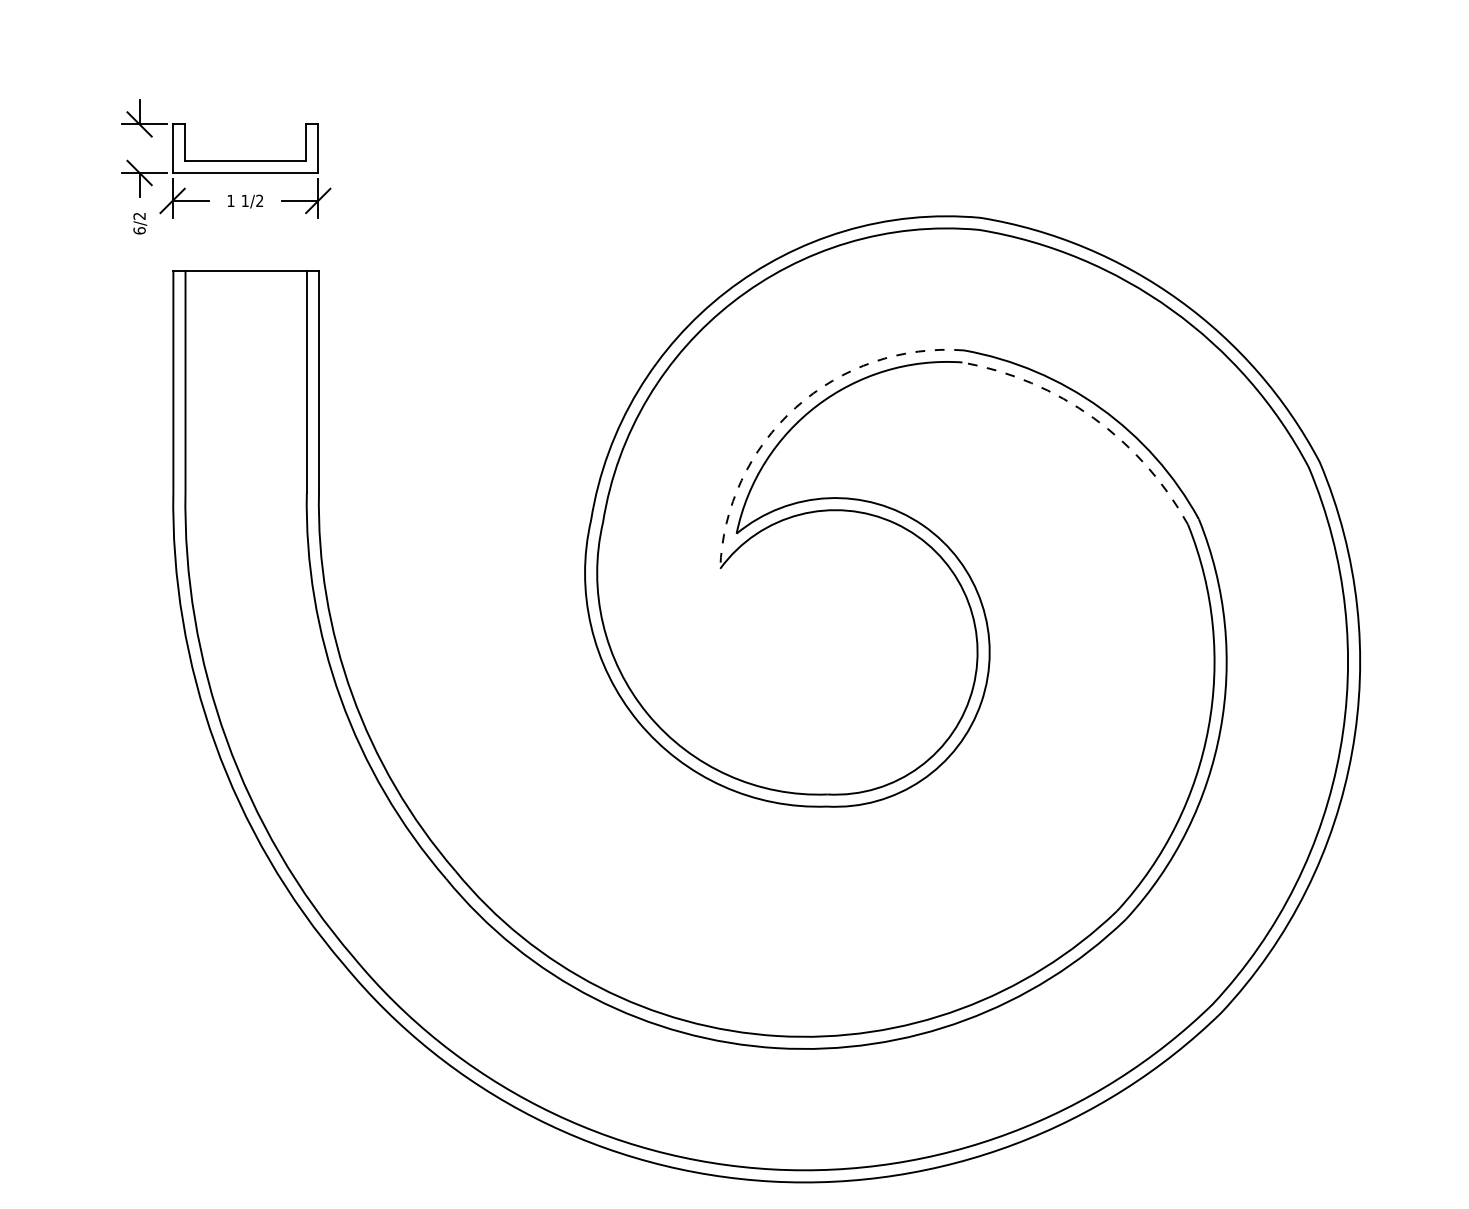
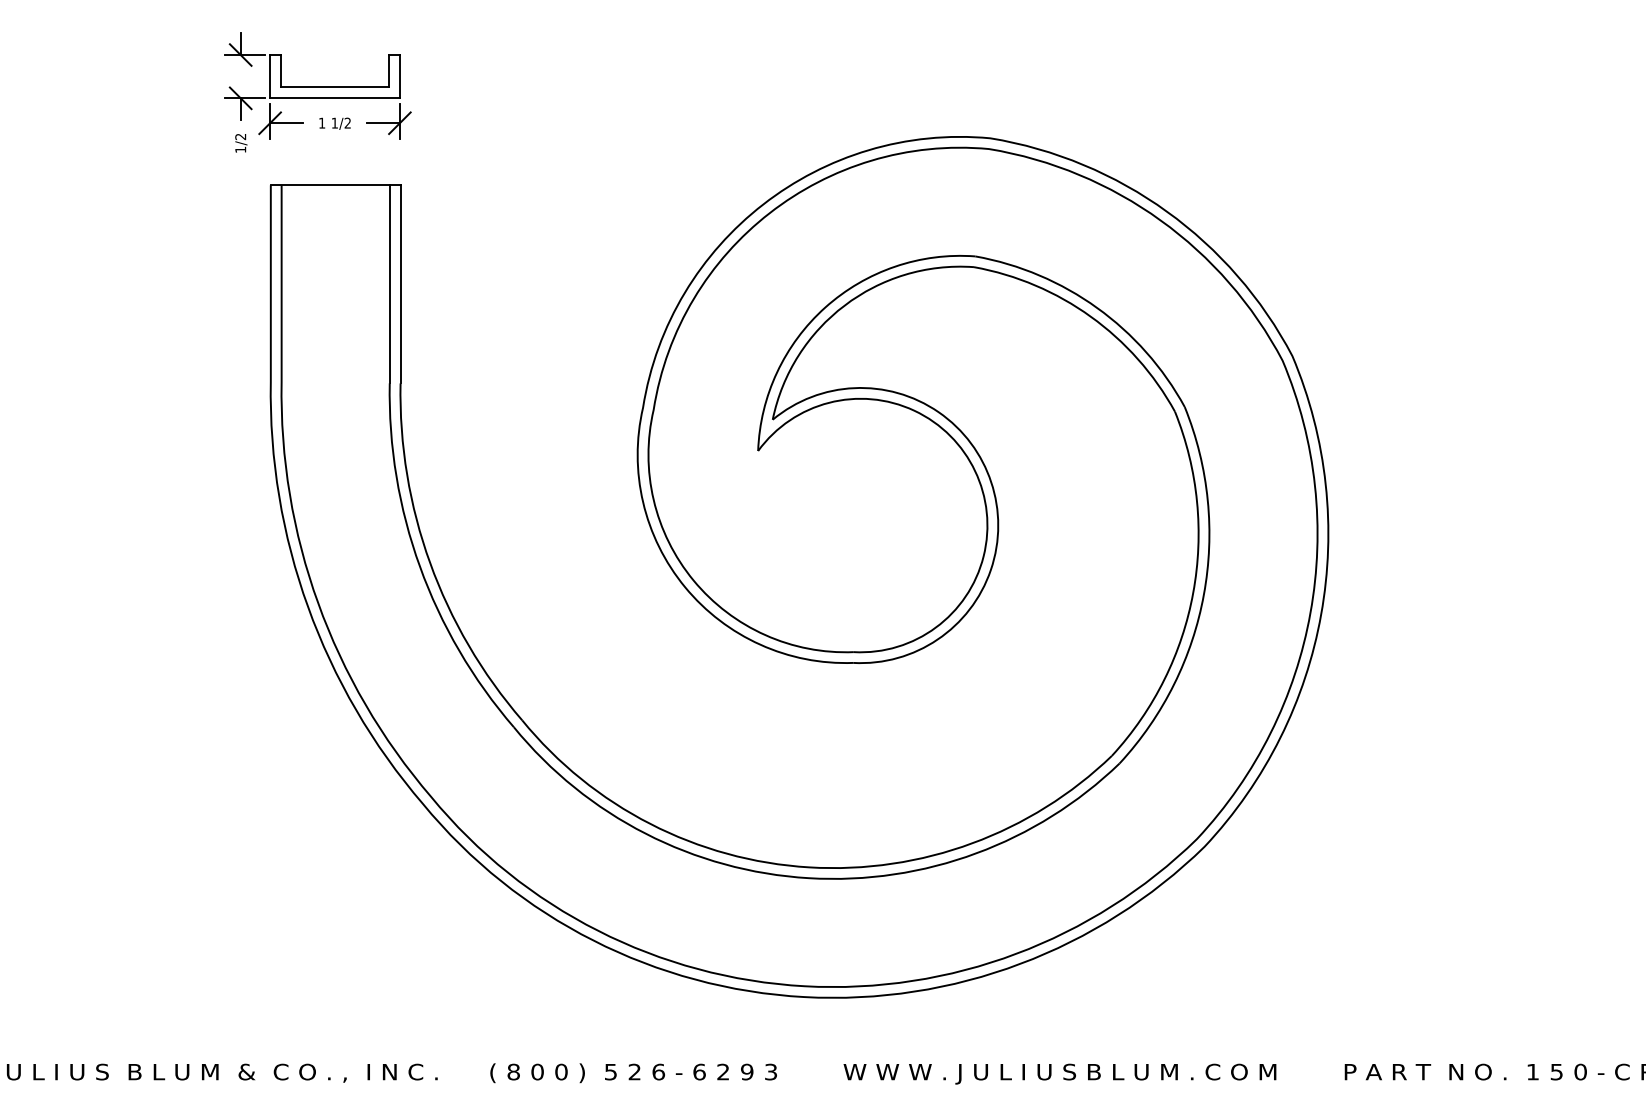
text: (139, 230) -> (240, 149), 6/2 -> 1/2
arc: (795, 407) -> (825, 307), dashed -> solid
arc: (1093, 417) -> (1090, 316), dashed -> solid

